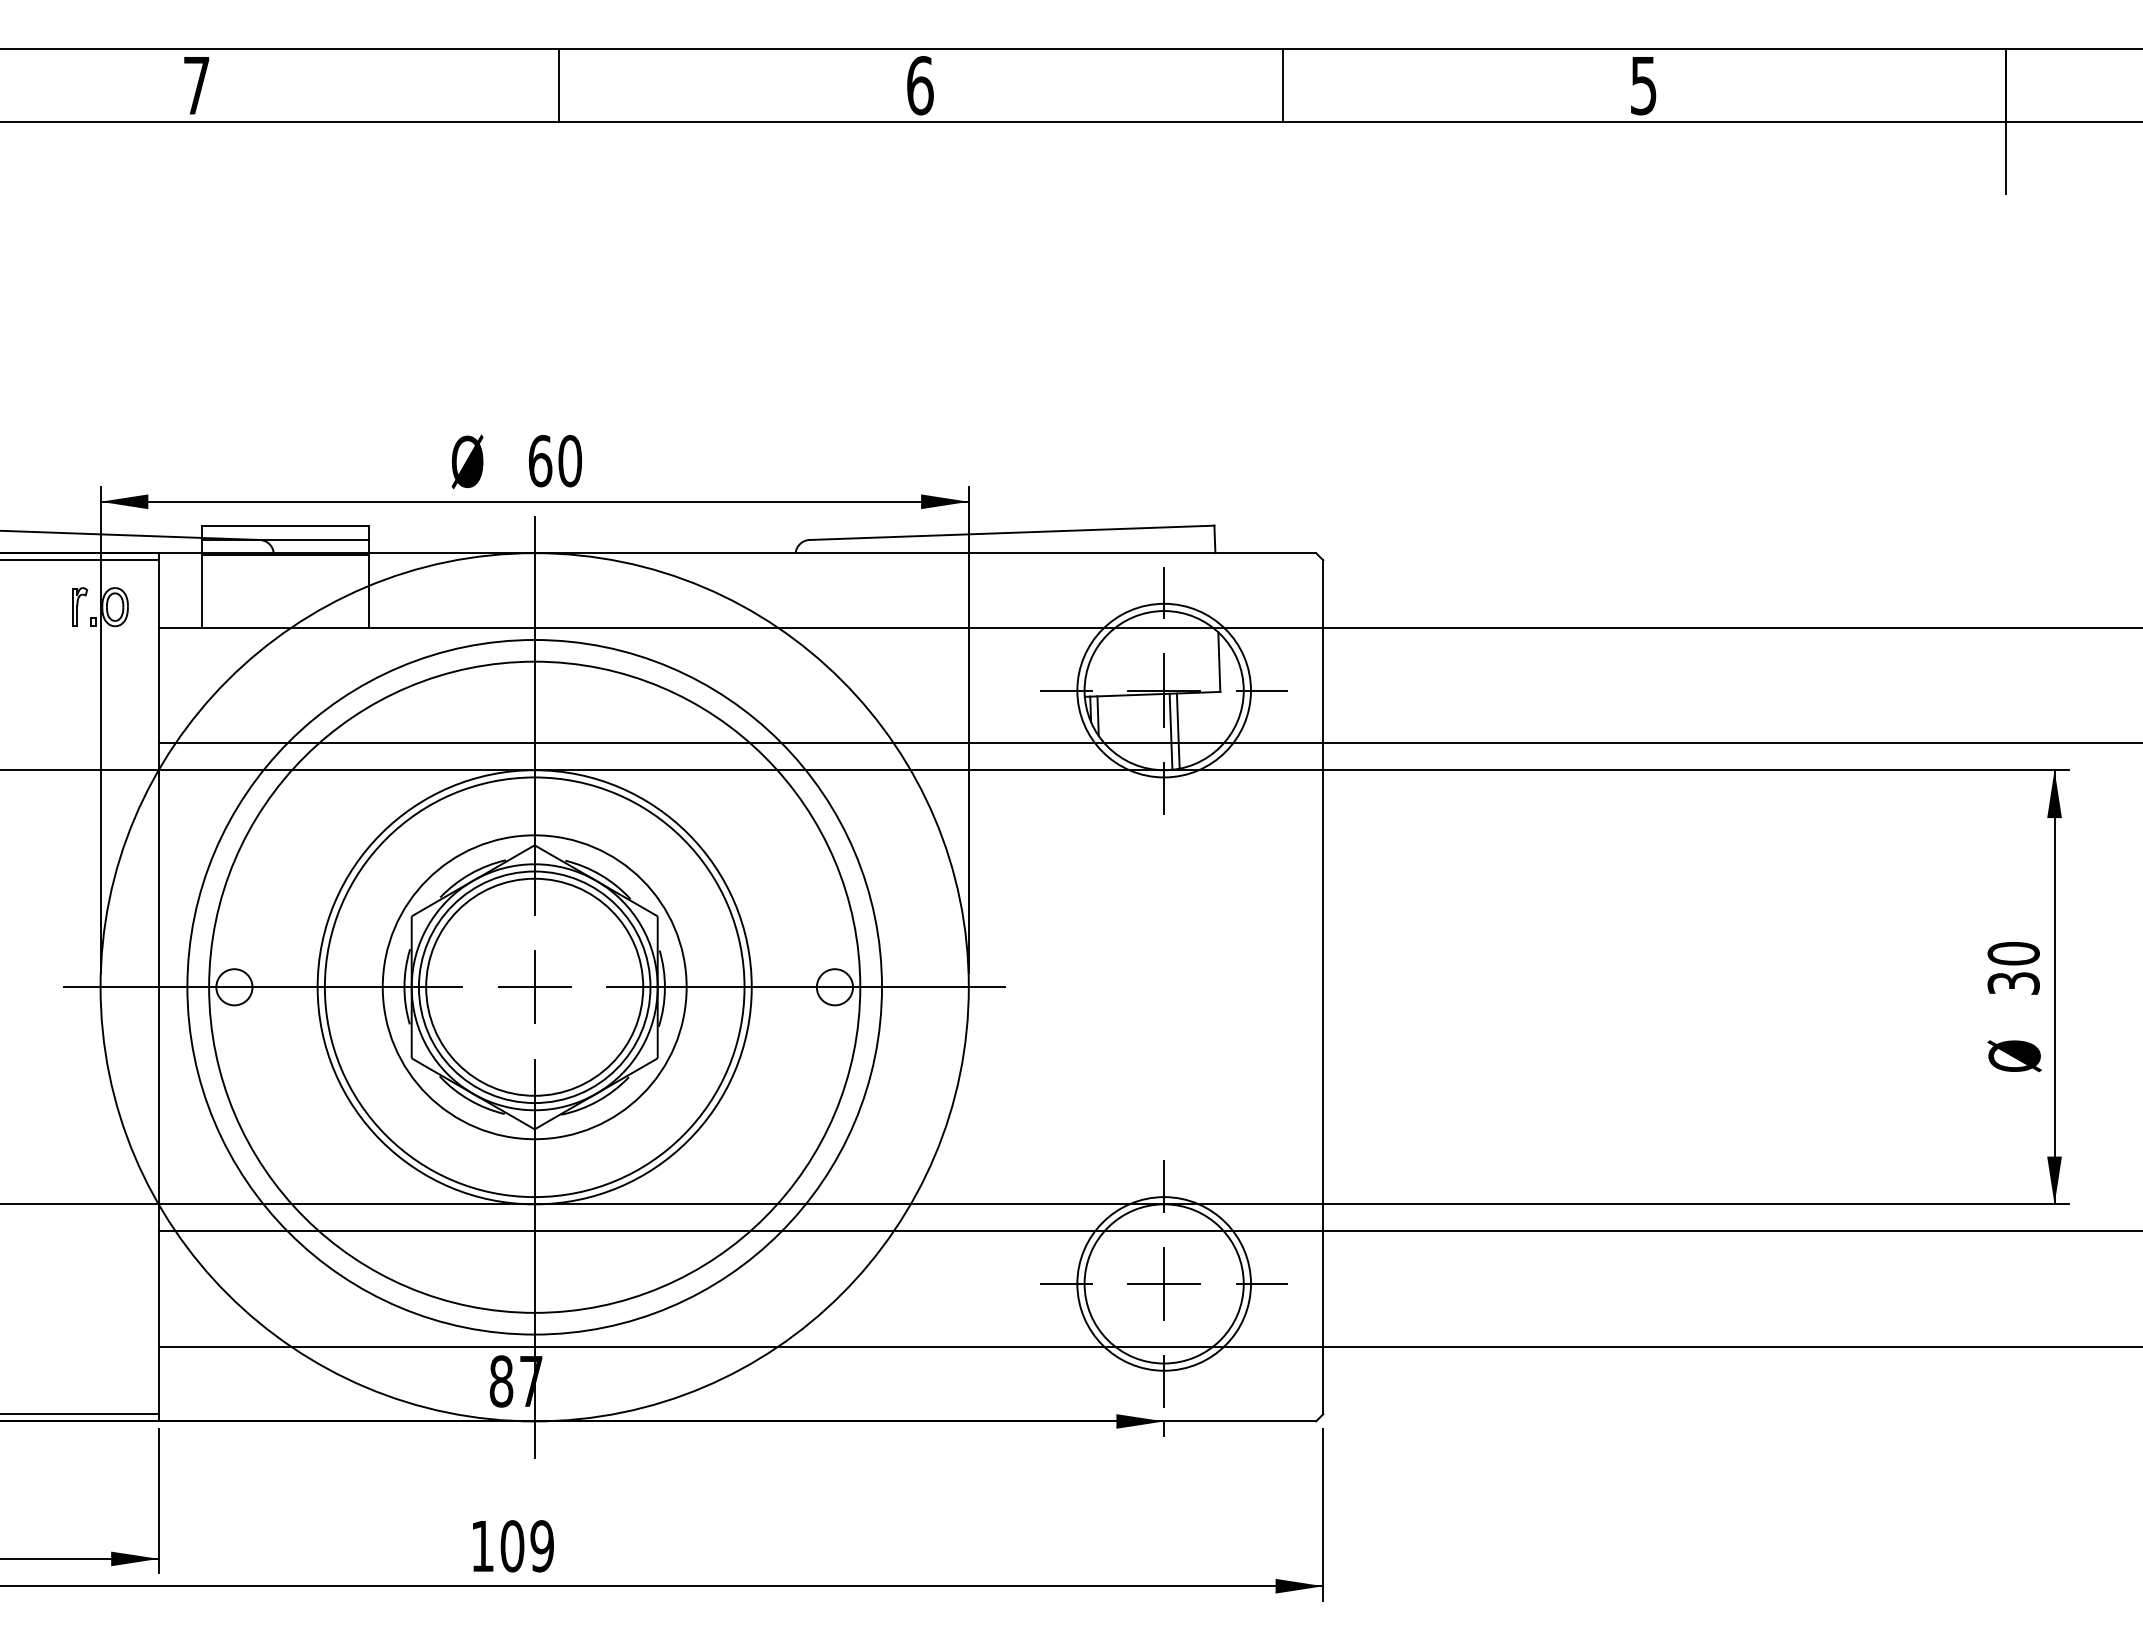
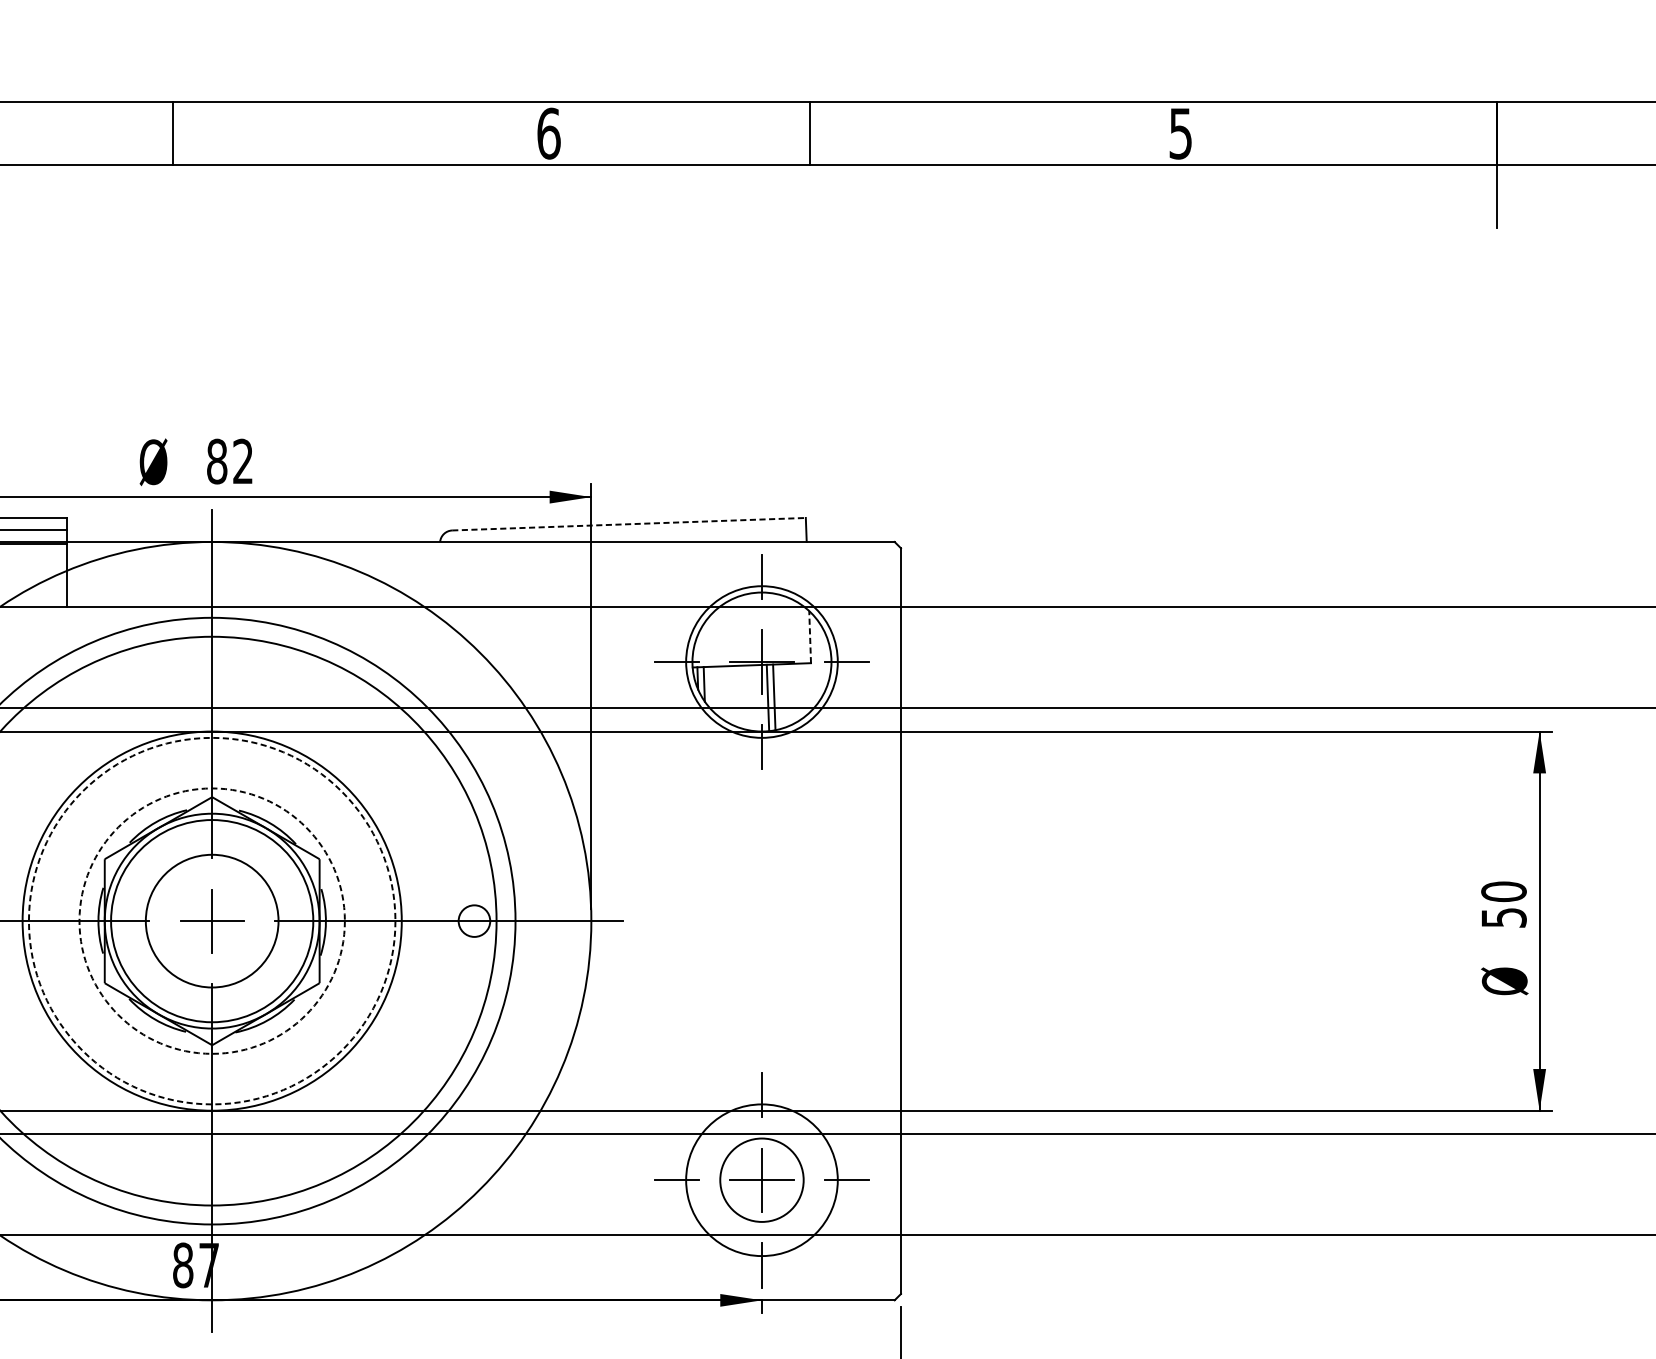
line: (559, 85) -> (173, 133), moved
line: (1282, 85) -> (809, 133), moved
text: (555, 461) -> (230, 461), 60 -> 82
line: (1011, 532) -> (628, 523), solid -> dashed
line: (1219, 662) -> (810, 637), solid -> dashed
text: (2013, 983) -> (1503, 917), 30 -> 50
circle: (534, 986) -> (212, 920), size x0.7
circle: (534, 987) -> (212, 921), solid -> dashed
circle: (534, 987) -> (212, 921), solid -> dashed
circle: (1163, 1283) -> (761, 1179), size x0.6

